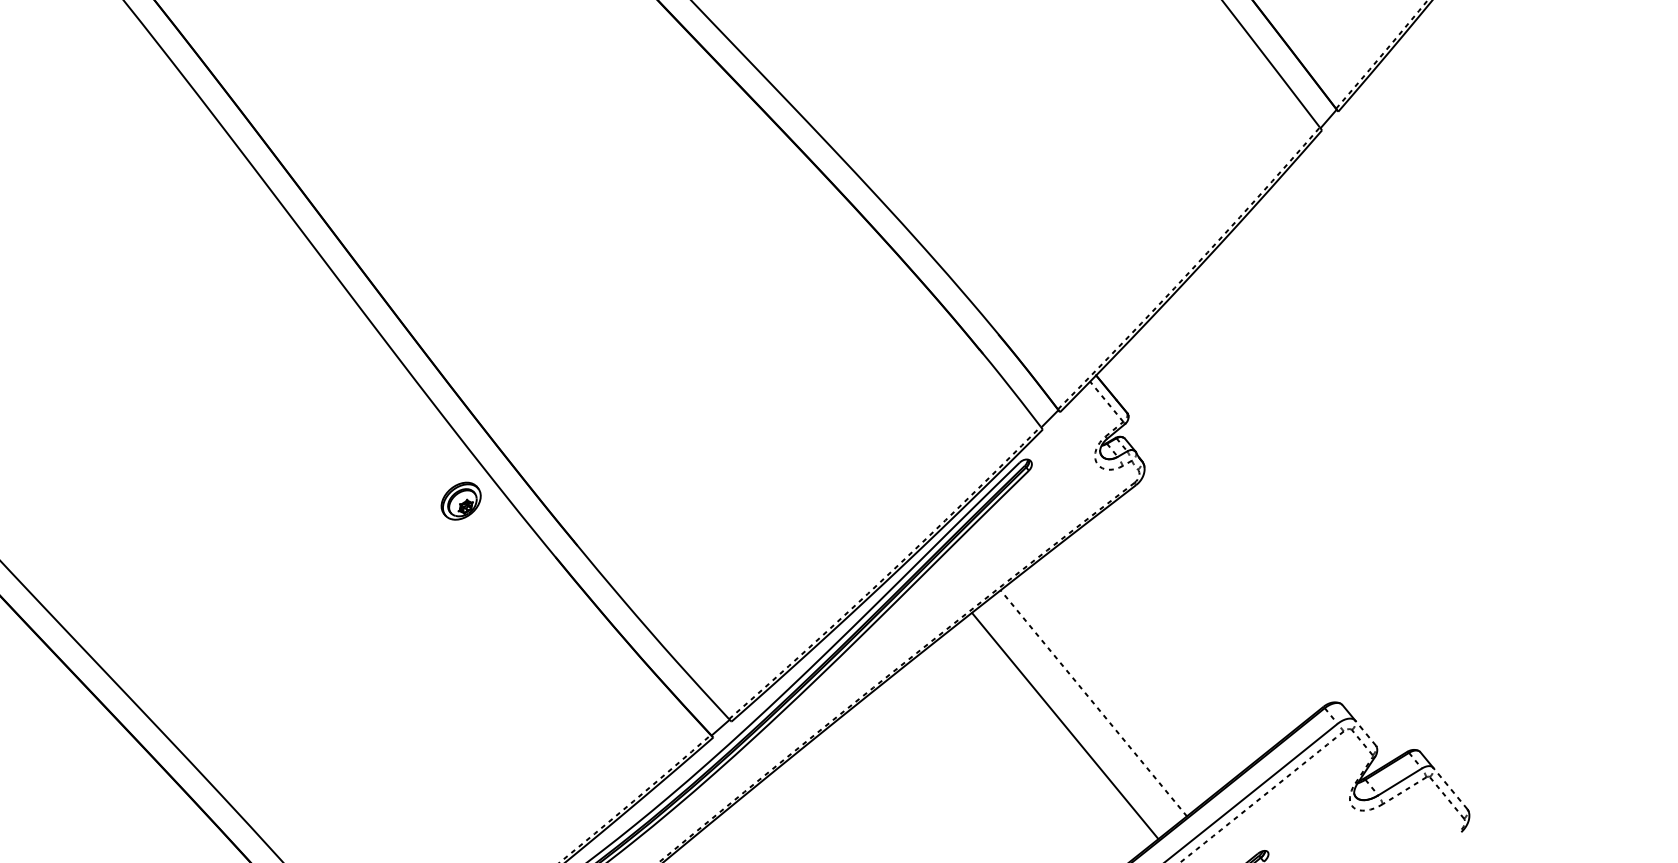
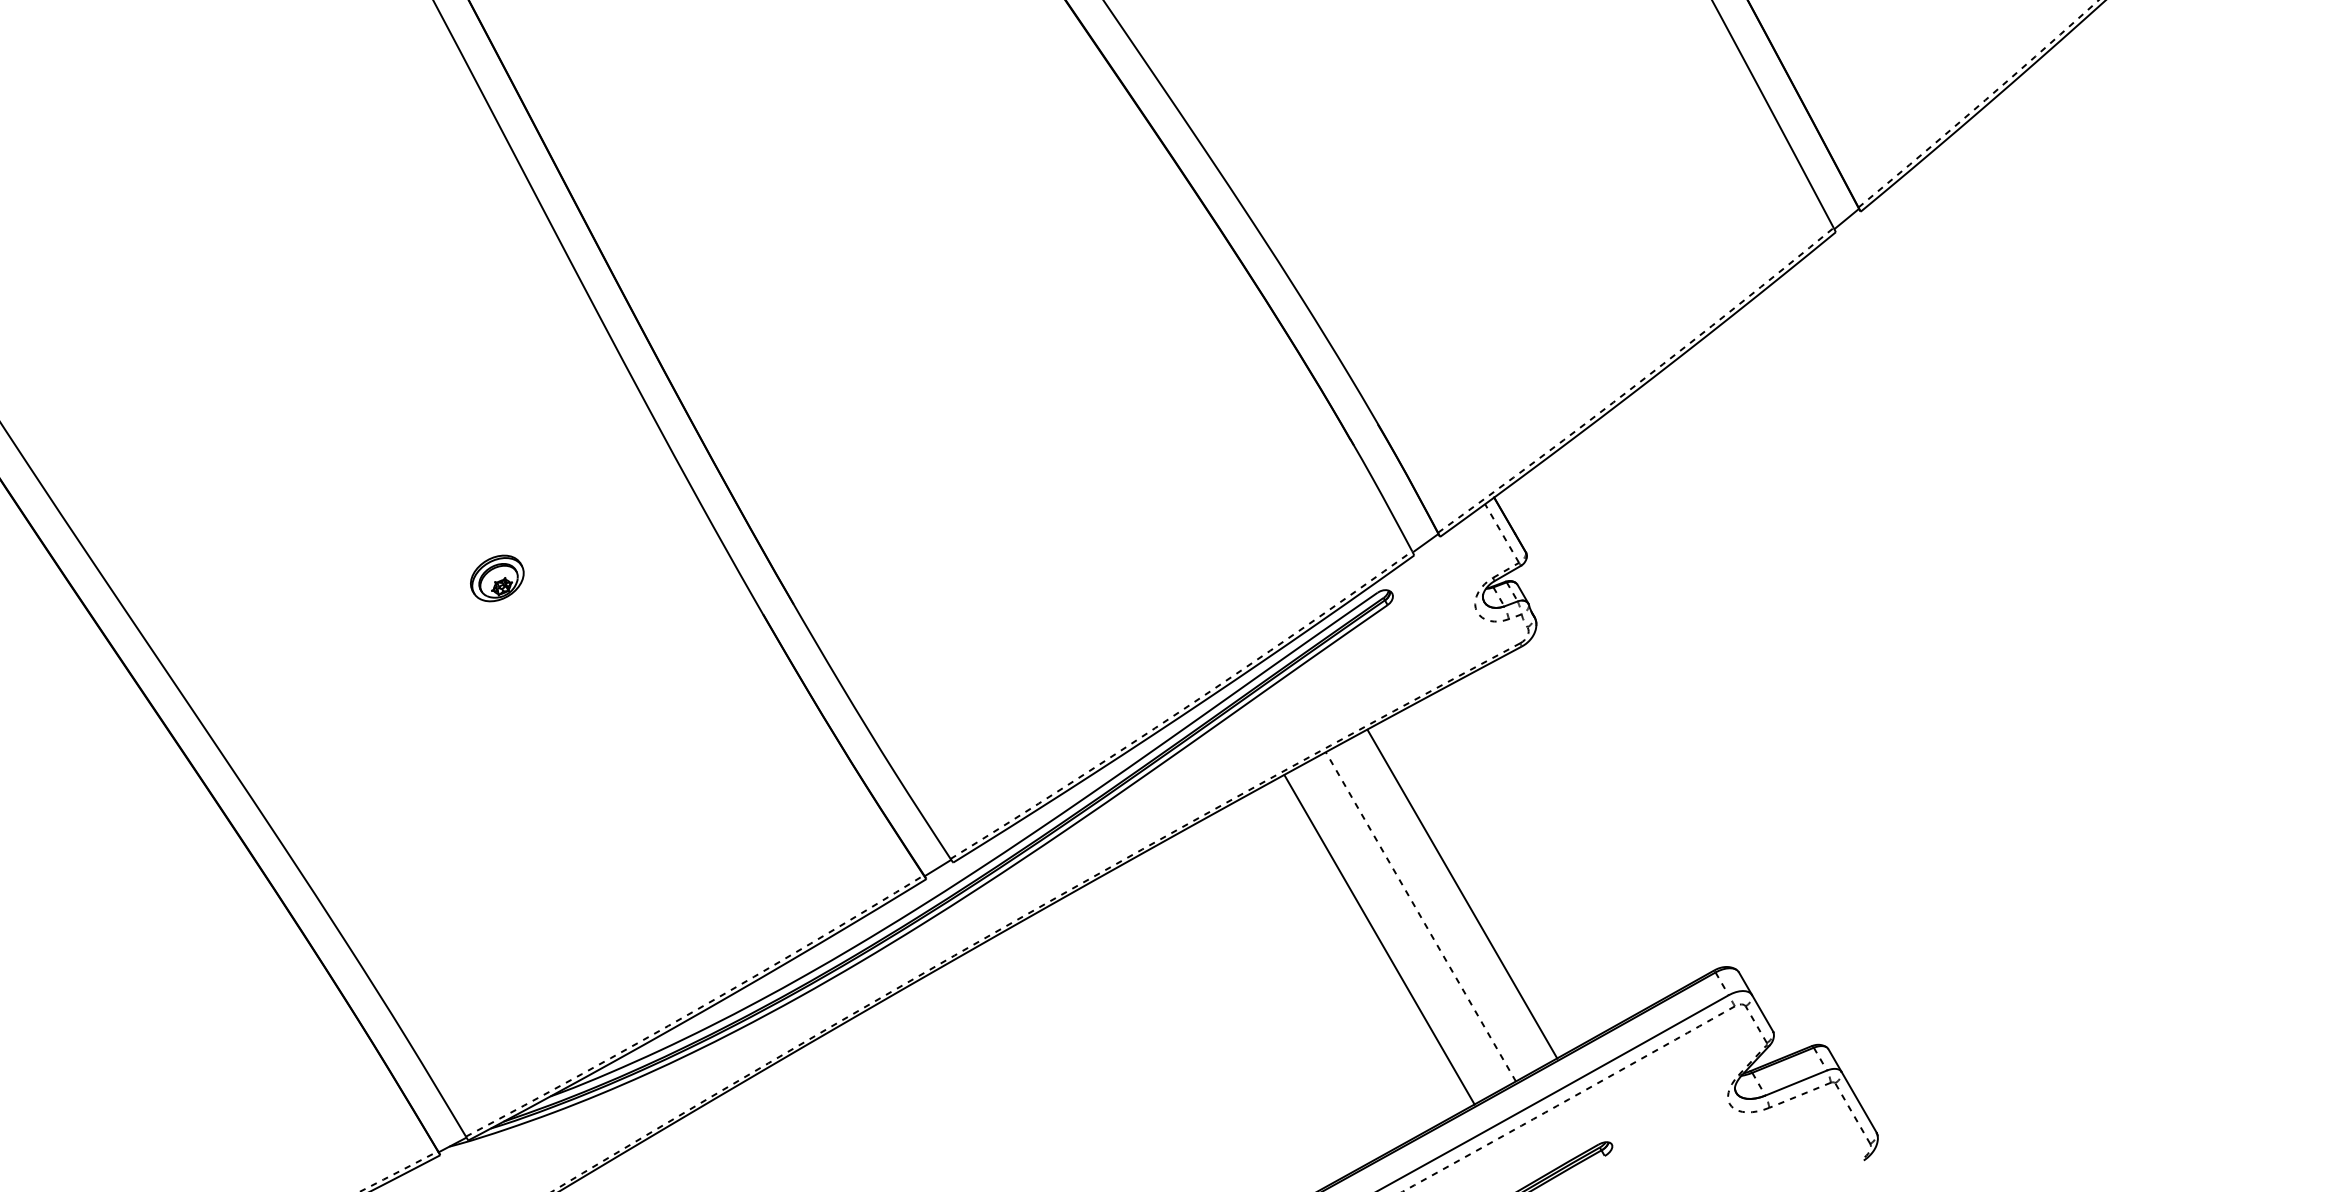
part: (461, 501) -> (497, 578), moved
line: (1122, 680) -> (1462, 893), added
line: (1365, 732) -> (1762, 1012), dashed -> solid
line: (1449, 788) -> (1858, 1101), dashed -> solid

